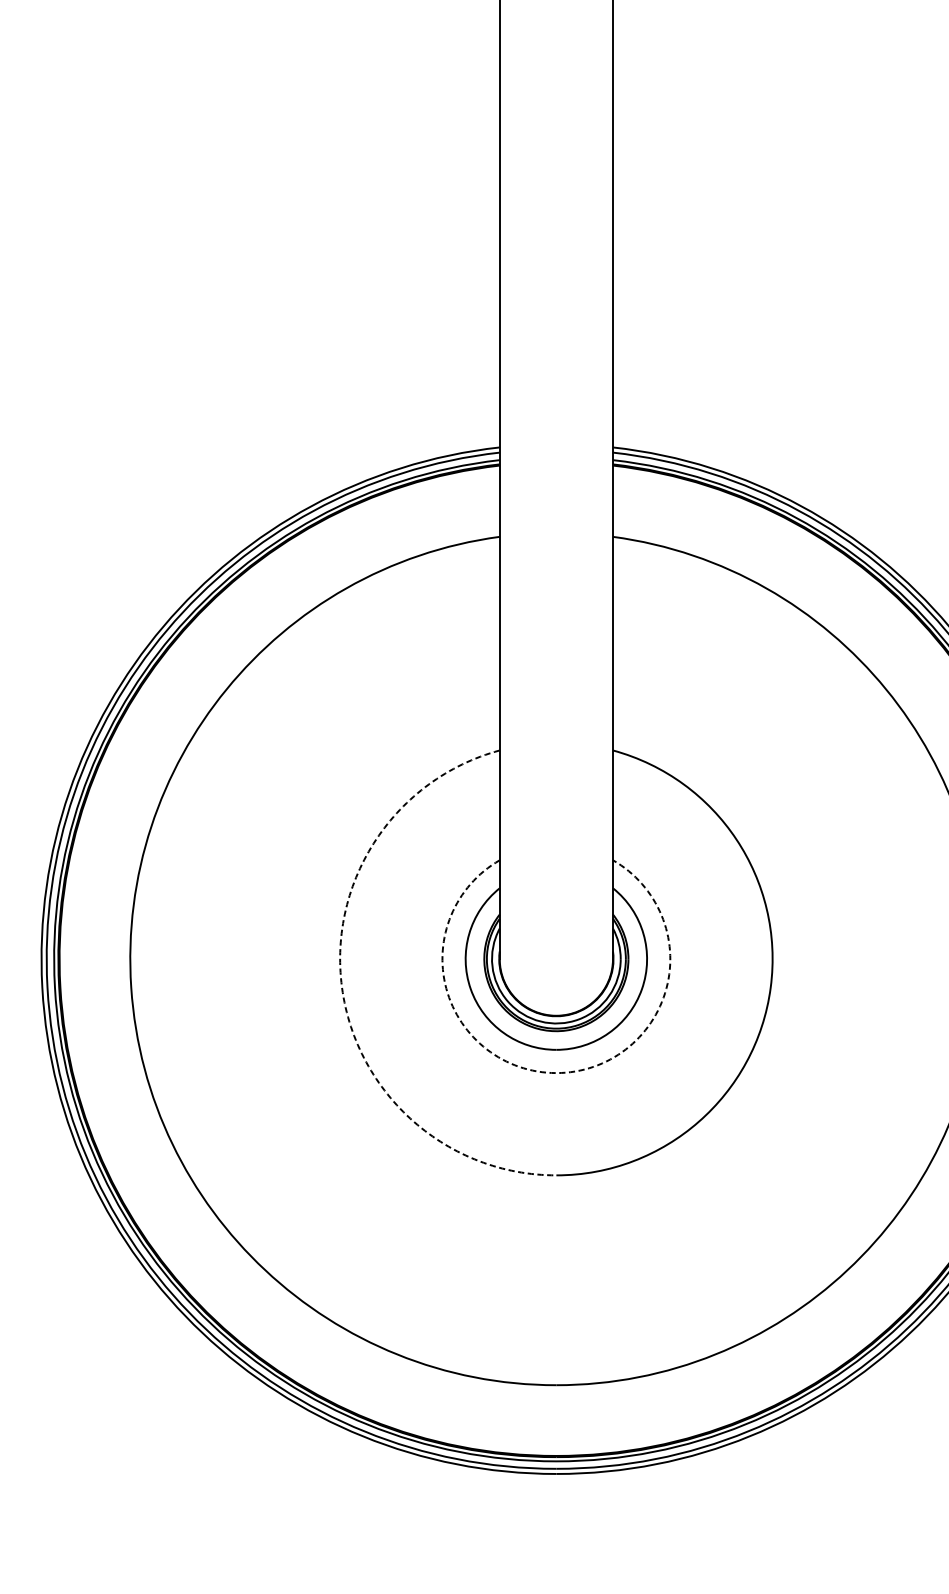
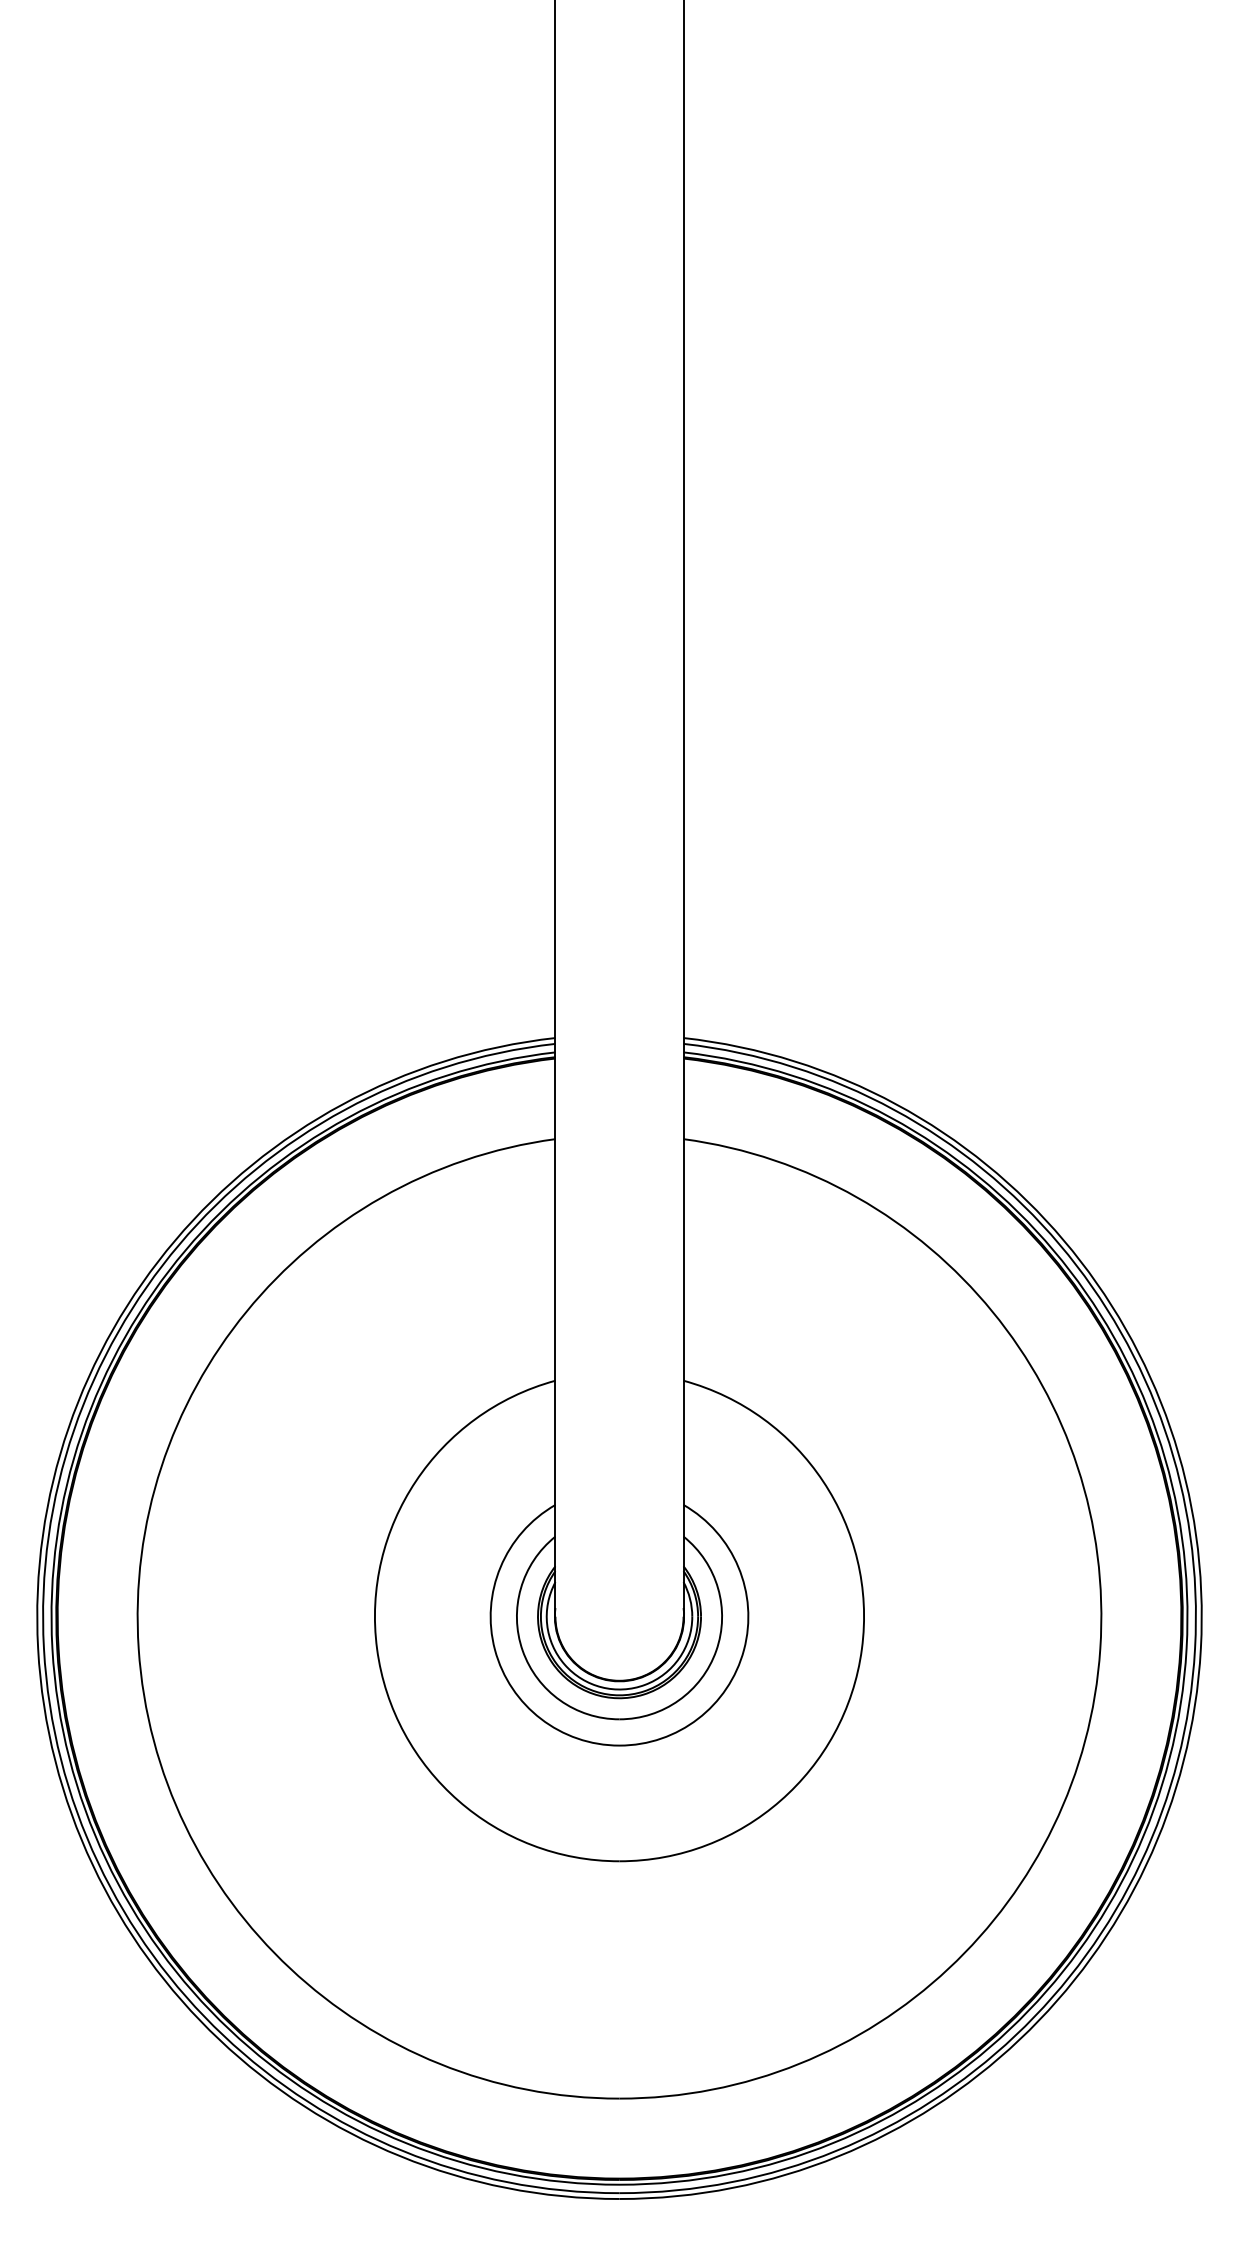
arc: (342, 988) -> (377, 1649), dashed -> solid
arc: (556, 1072) -> (619, 1745), dashed -> solid

